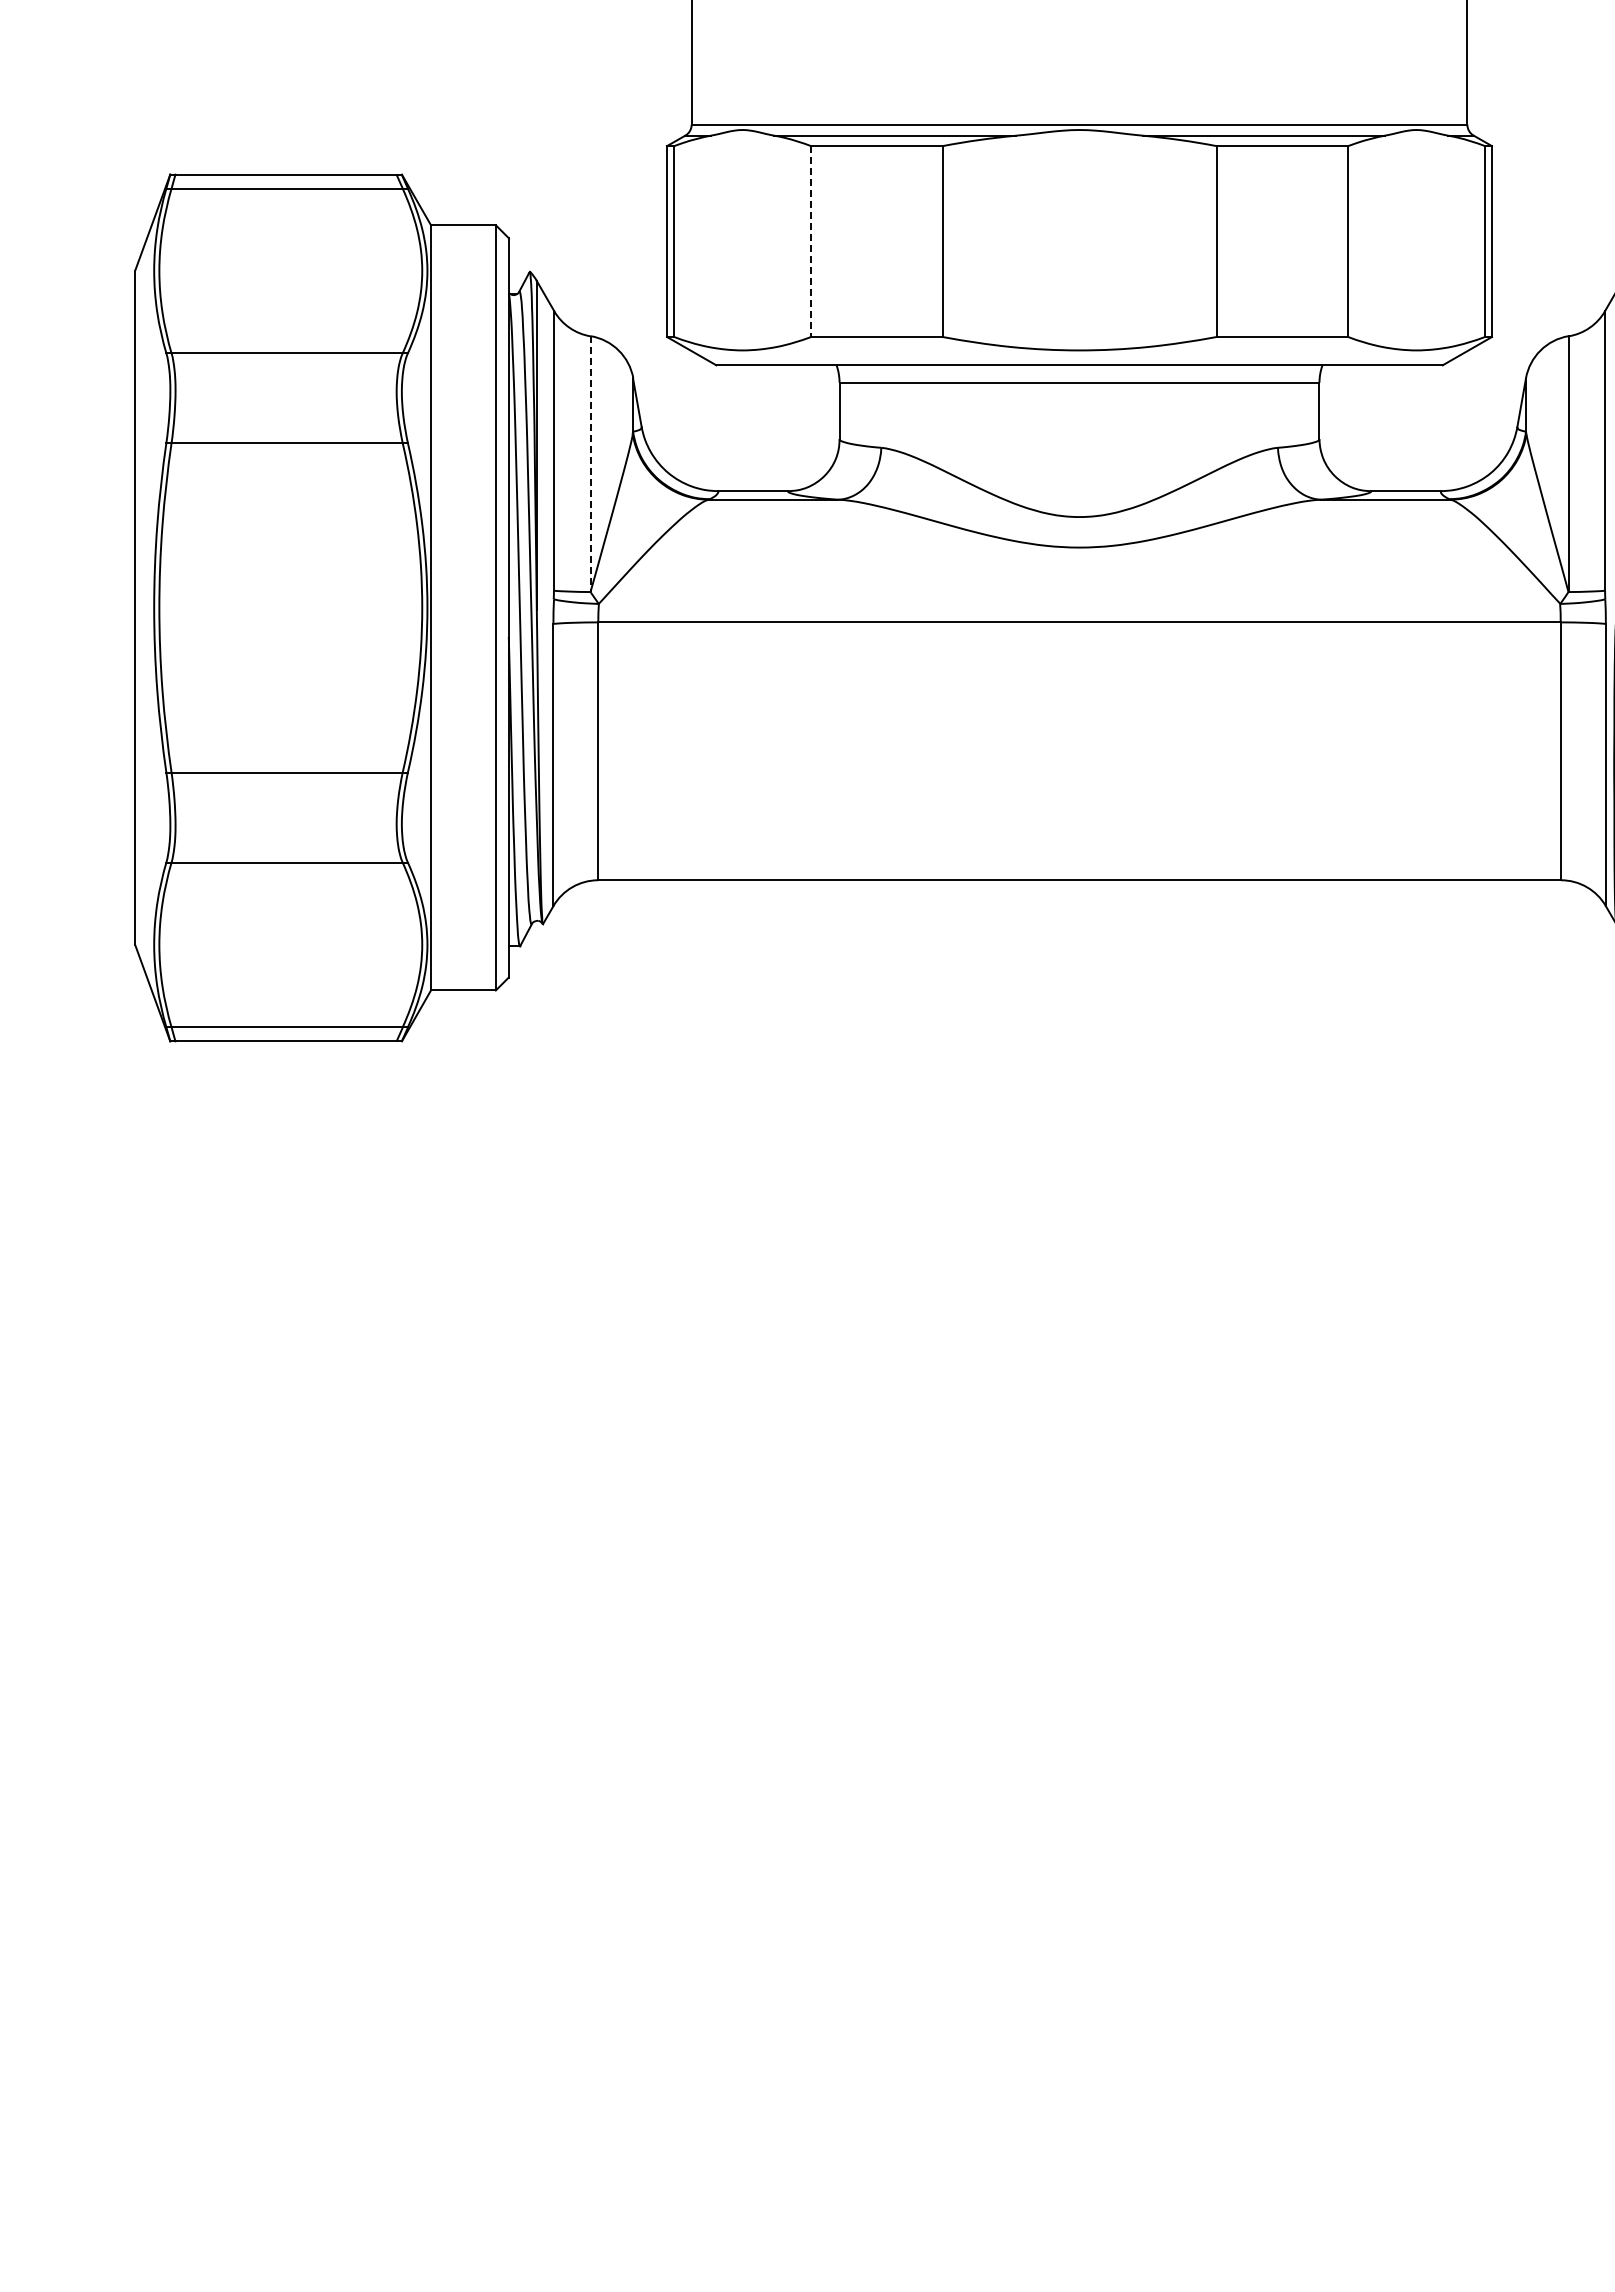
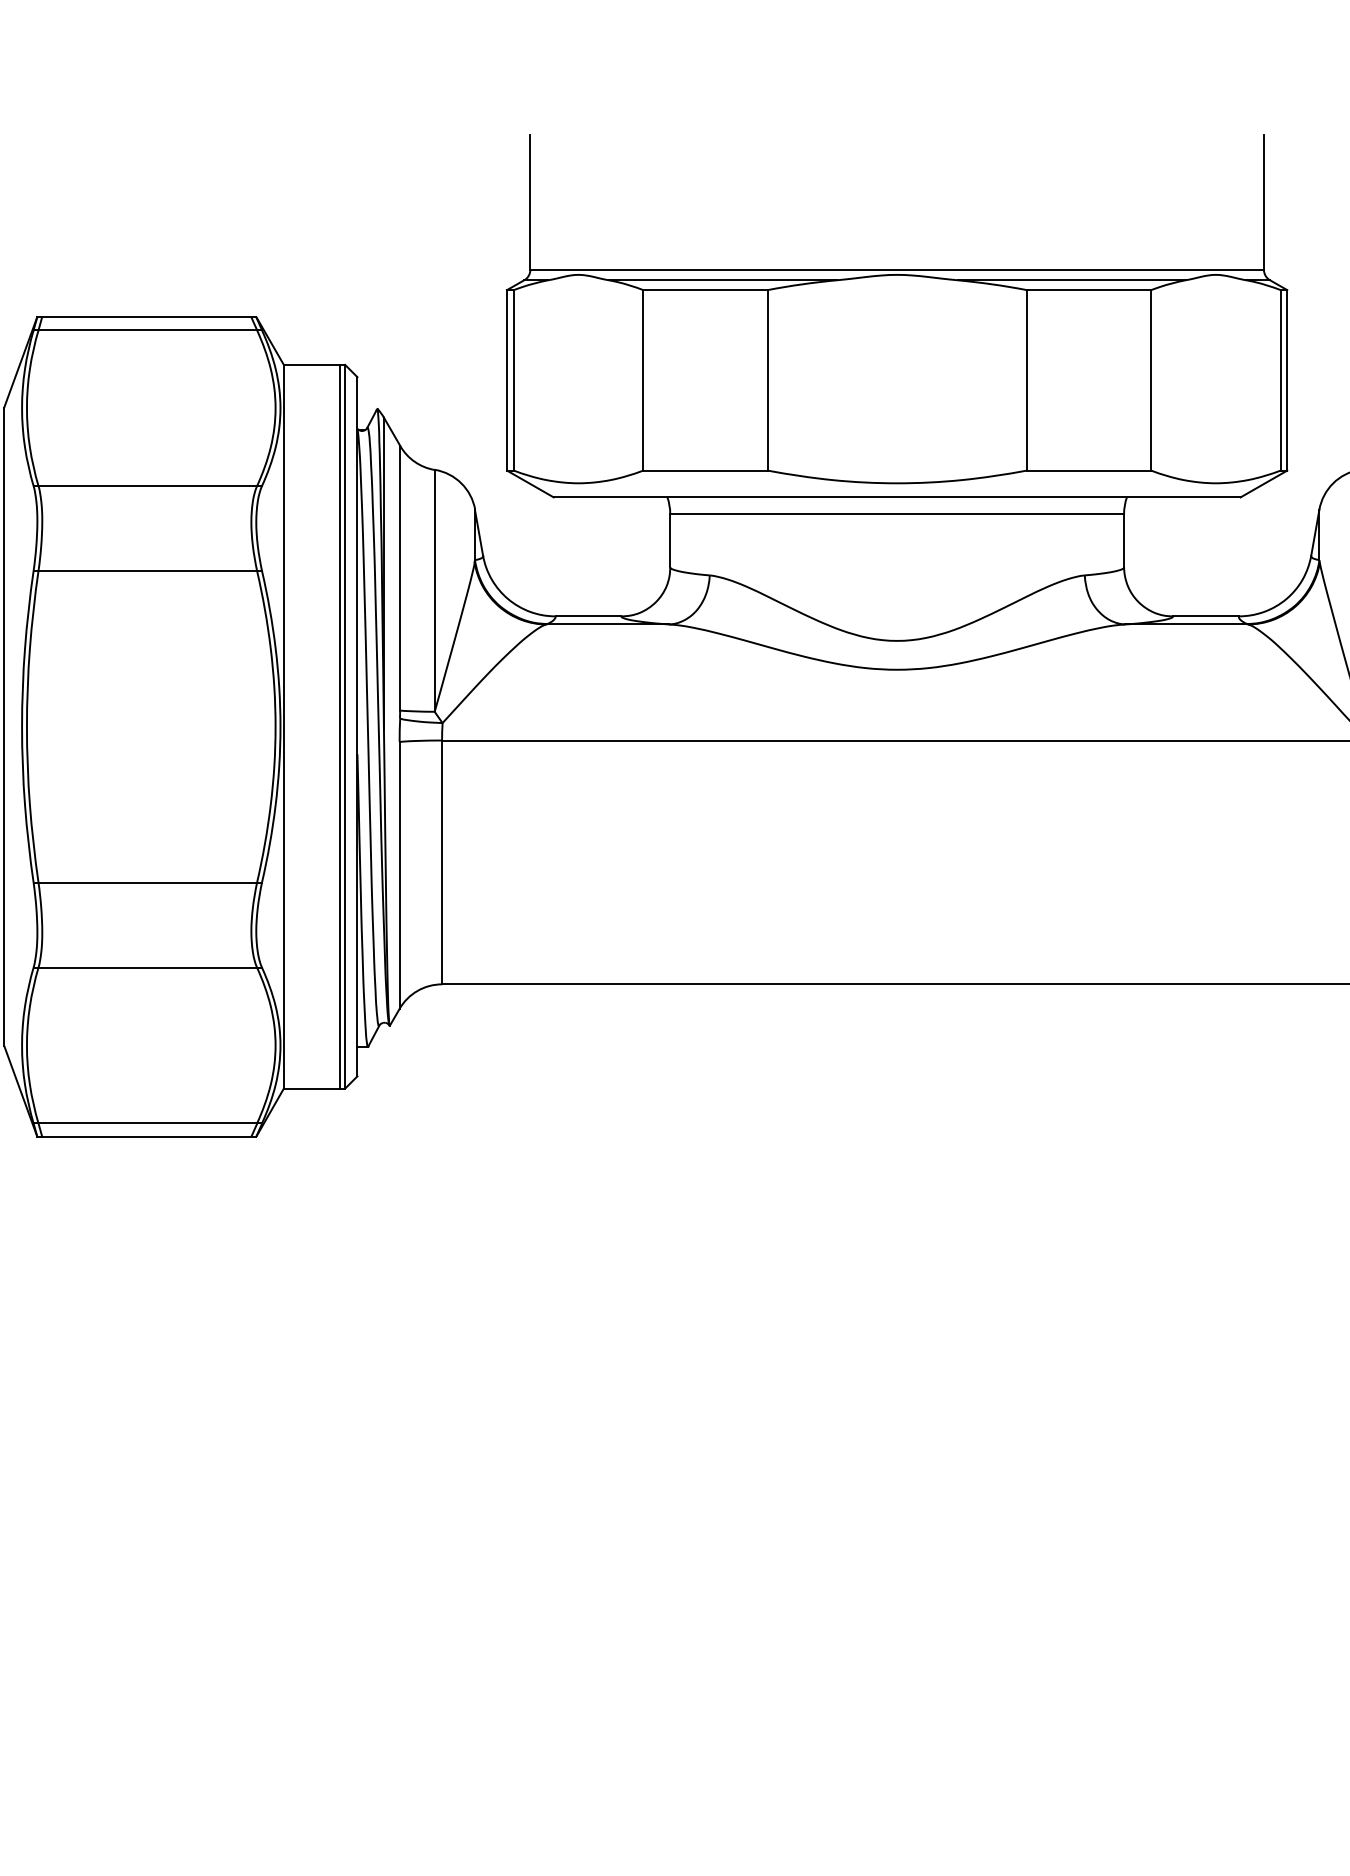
line: (811, 242) -> (643, 381), dashed -> solid
line: (590, 464) -> (434, 591), dashed -> solid
line: (490, 607) -> (340, 726), added

